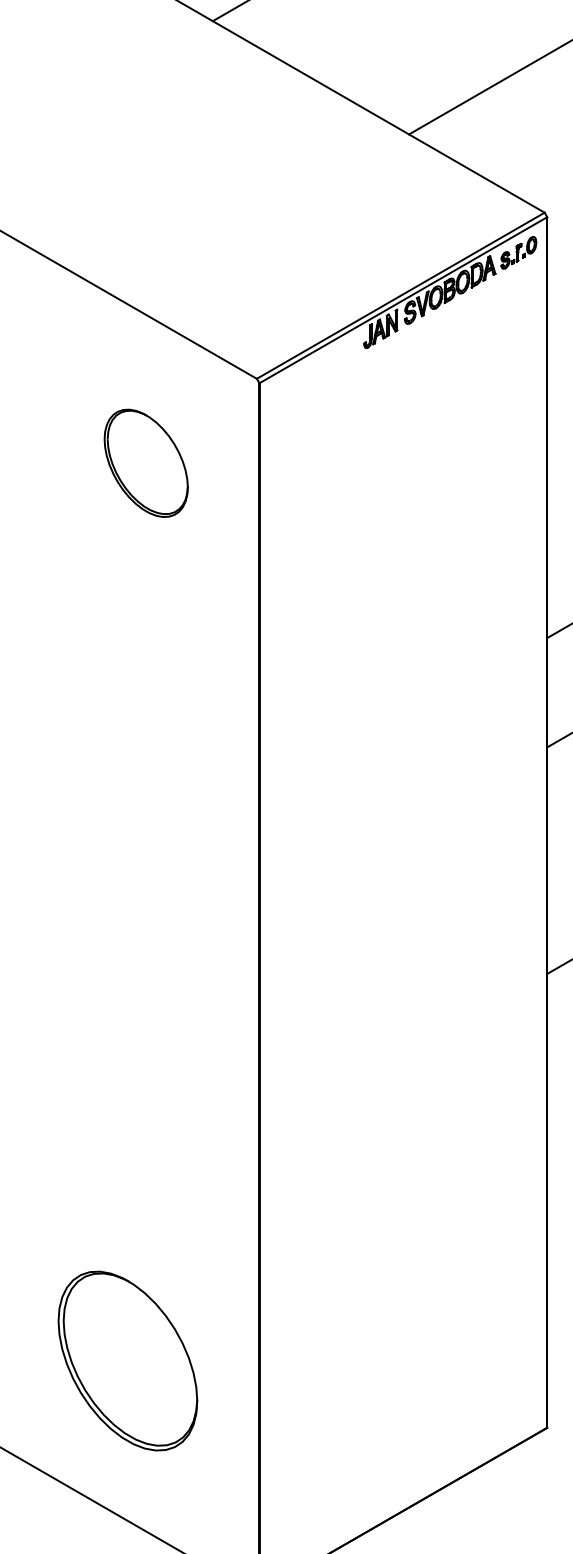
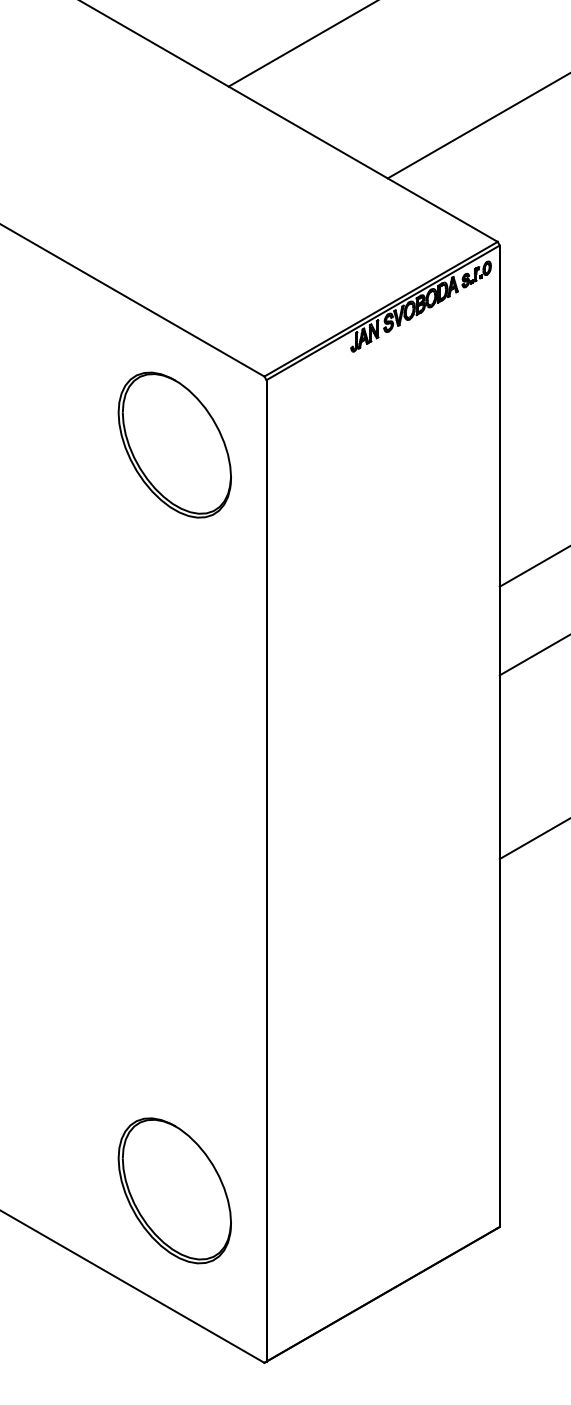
part: (145, 462) -> (174, 444), size x1.67
part: (127, 1360) -> (174, 1190), moved

